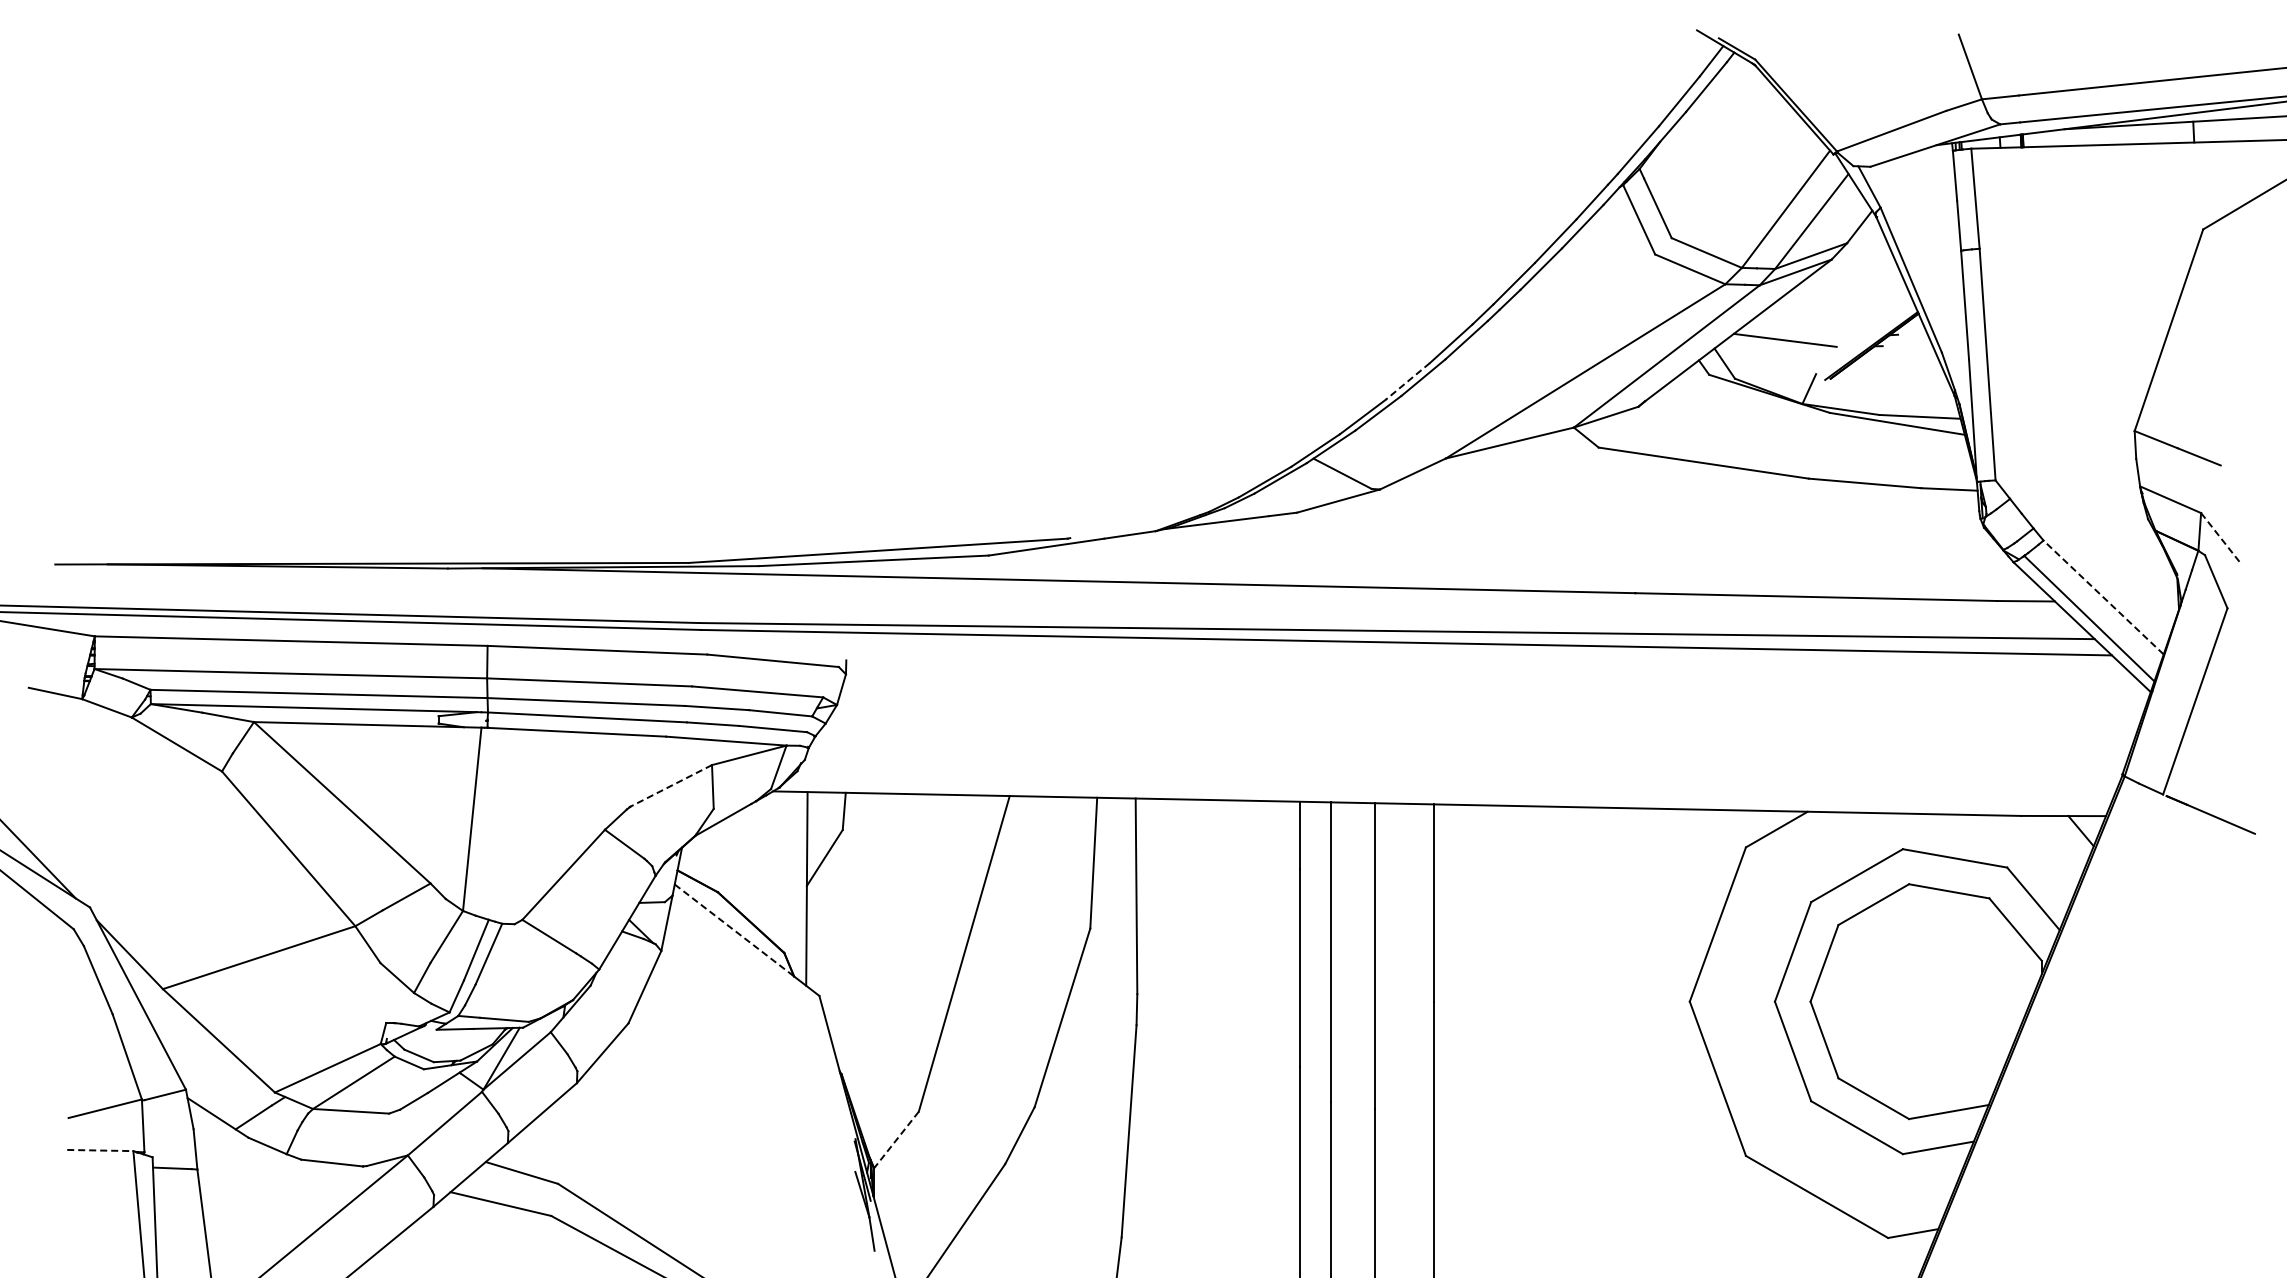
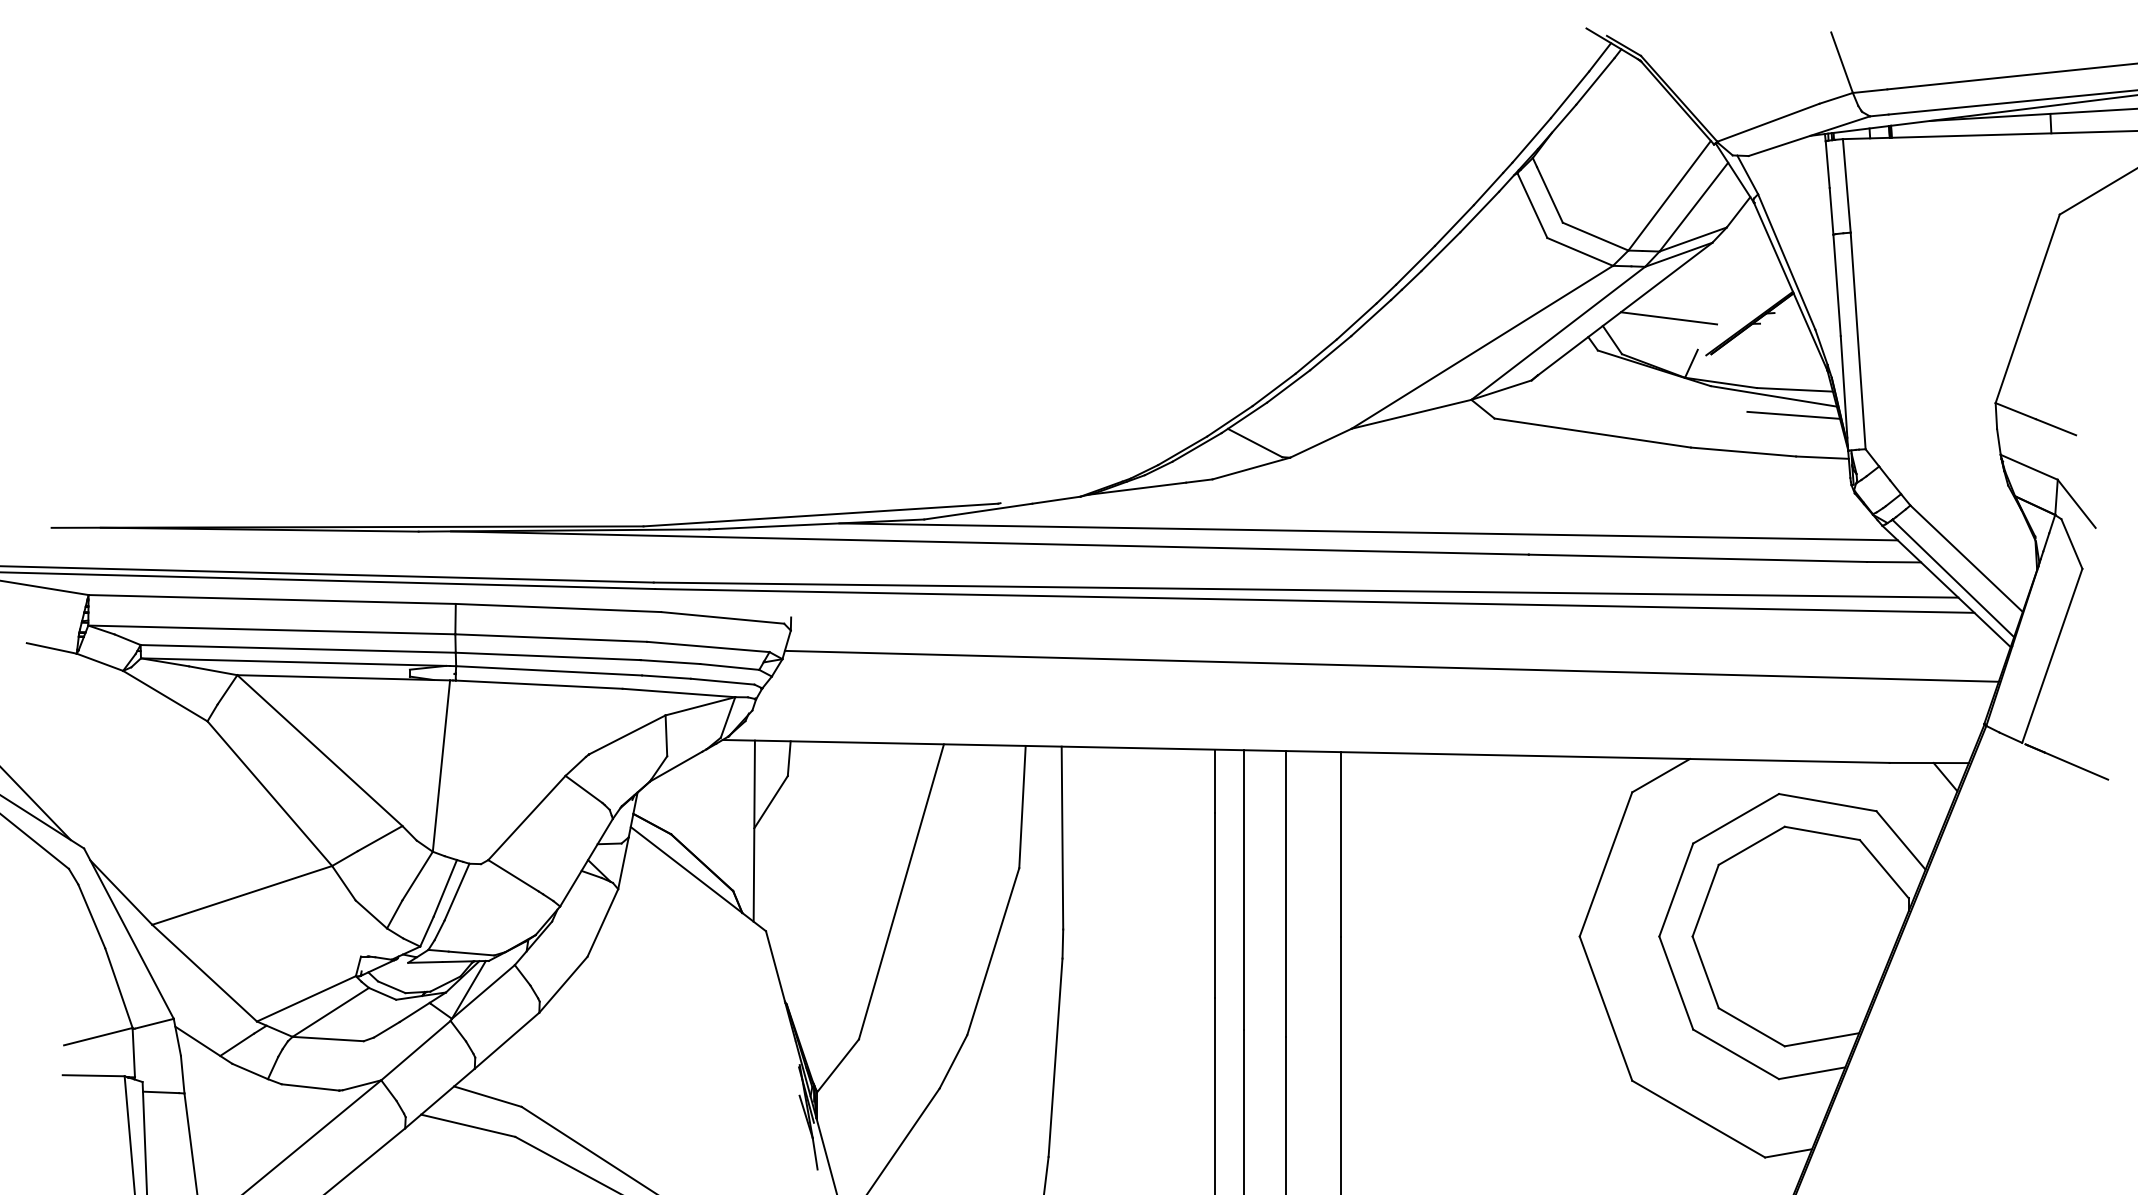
line: (1407, 381) -> (1315, 356), dashed -> solid
line: (1918, 443) -> (1793, 414), added
line: (2221, 538) -> (2076, 503), dashed -> solid
line: (1463, 568) -> (1368, 531), added
line: (2103, 597) -> (1966, 558), dashed -> solid
line: (1488, 712) -> (1391, 666), added
line: (671, 785) -> (627, 734), dashed -> solid
line: (734, 930) -> (686, 870), dashed -> solid
line: (895, 1140) -> (837, 1066), dashed -> solid
line: (100, 1150) -> (93, 1075), dashed -> solid

